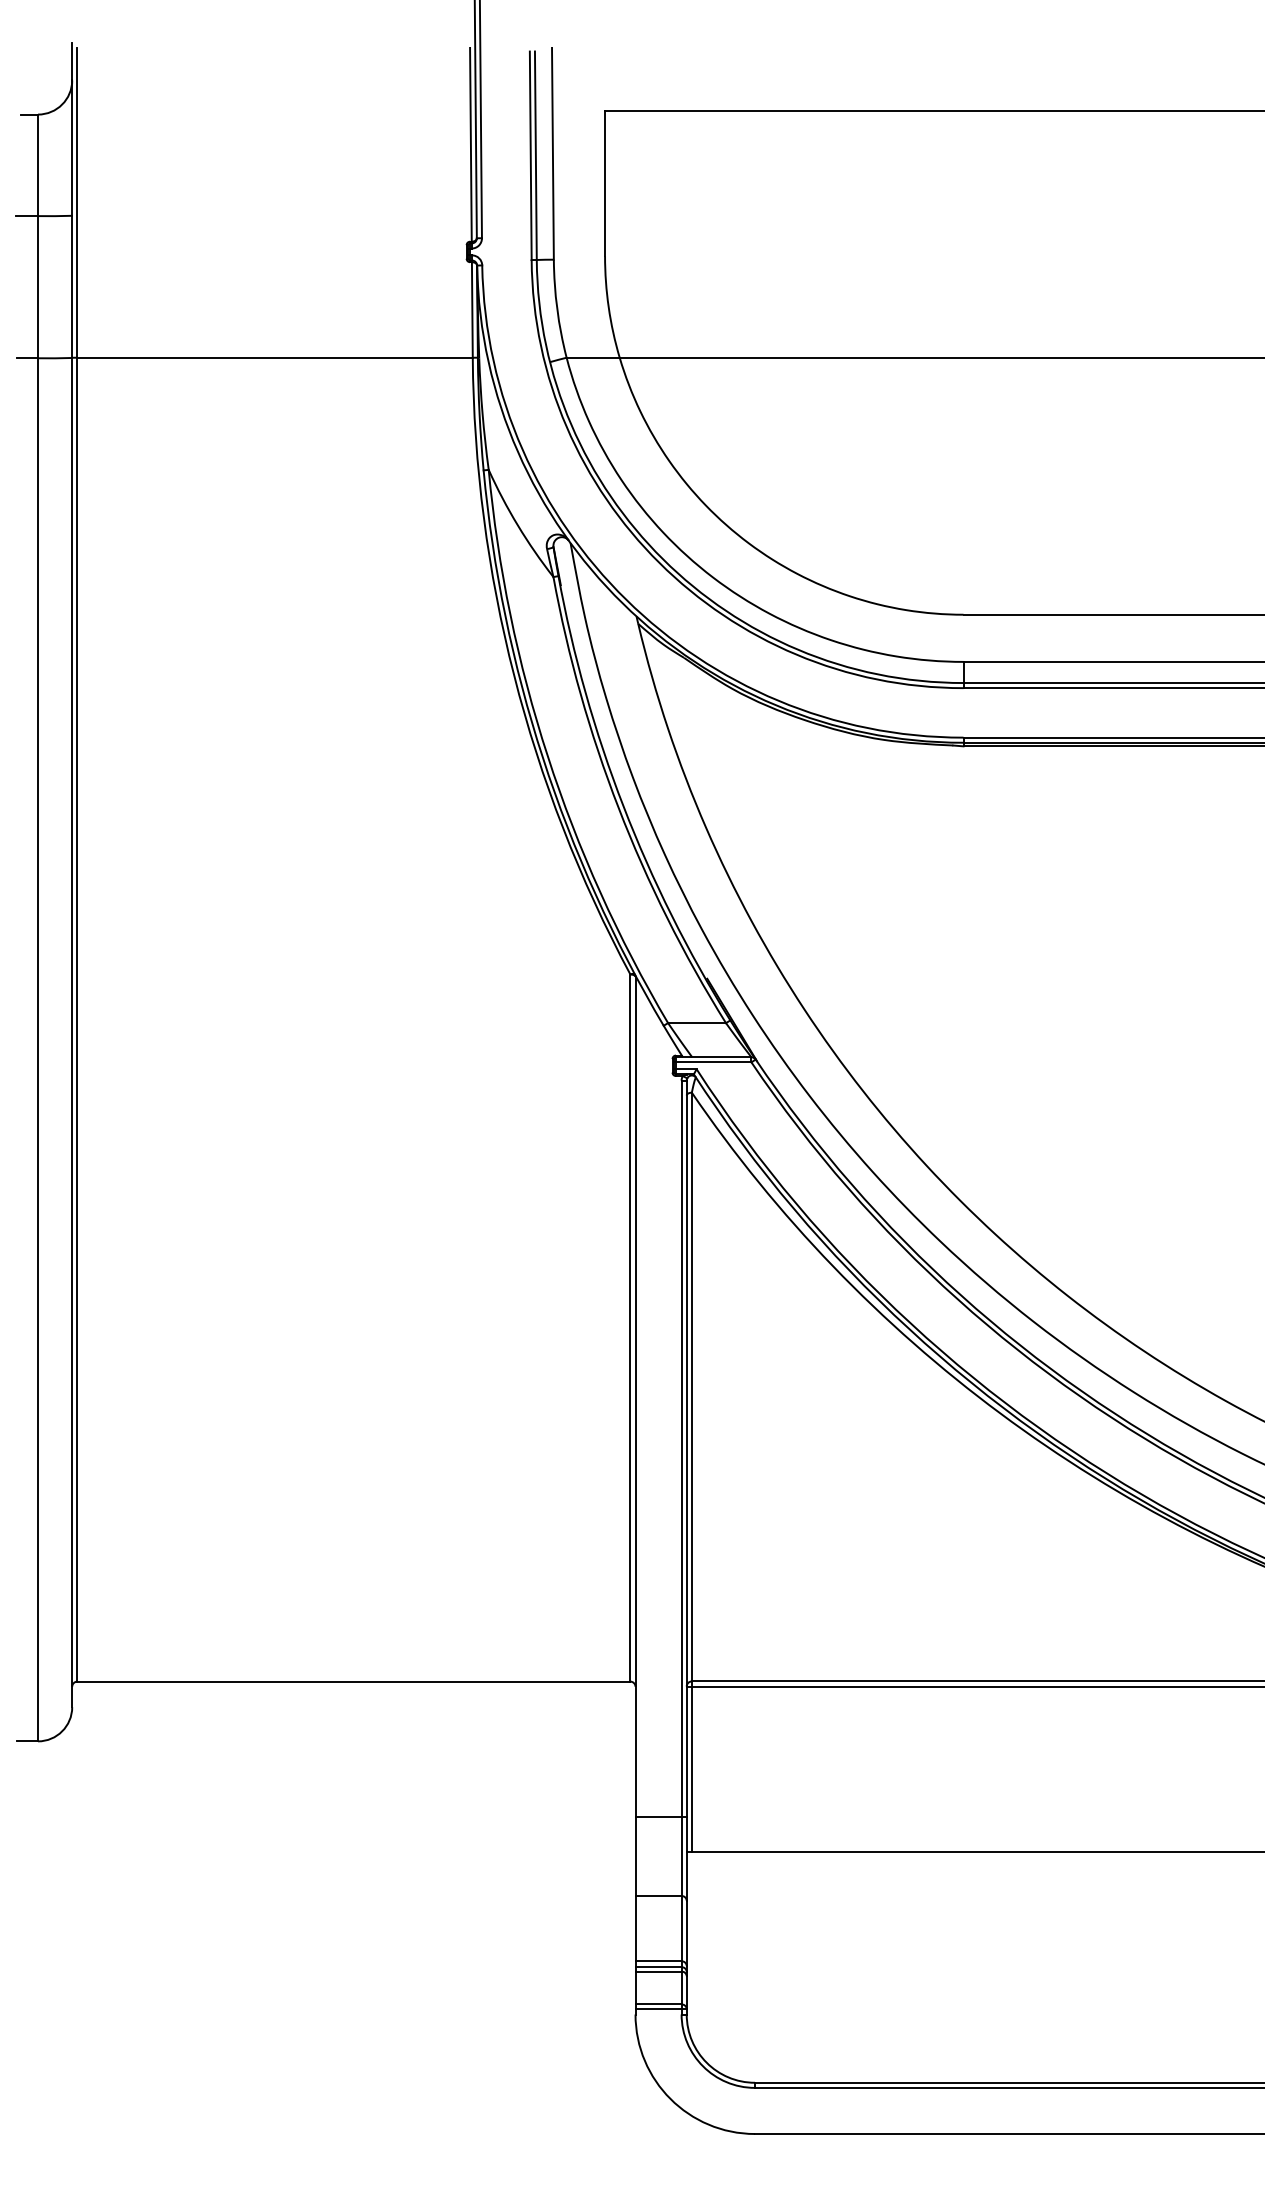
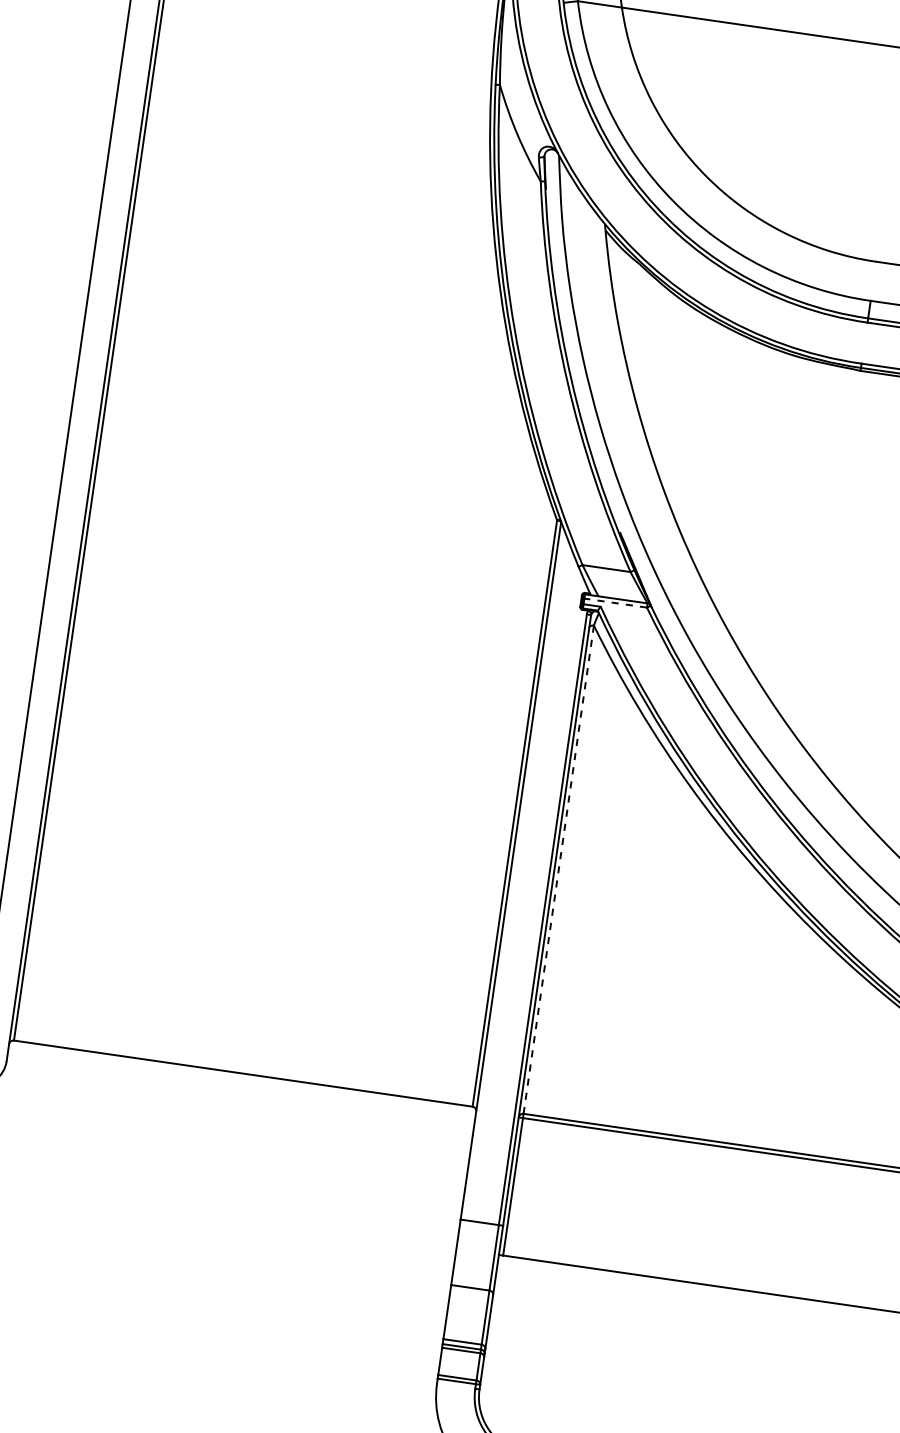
line: (713, 1062) -> (615, 603), solid -> dashed
line: (691, 1387) -> (558, 870), solid -> dashed

